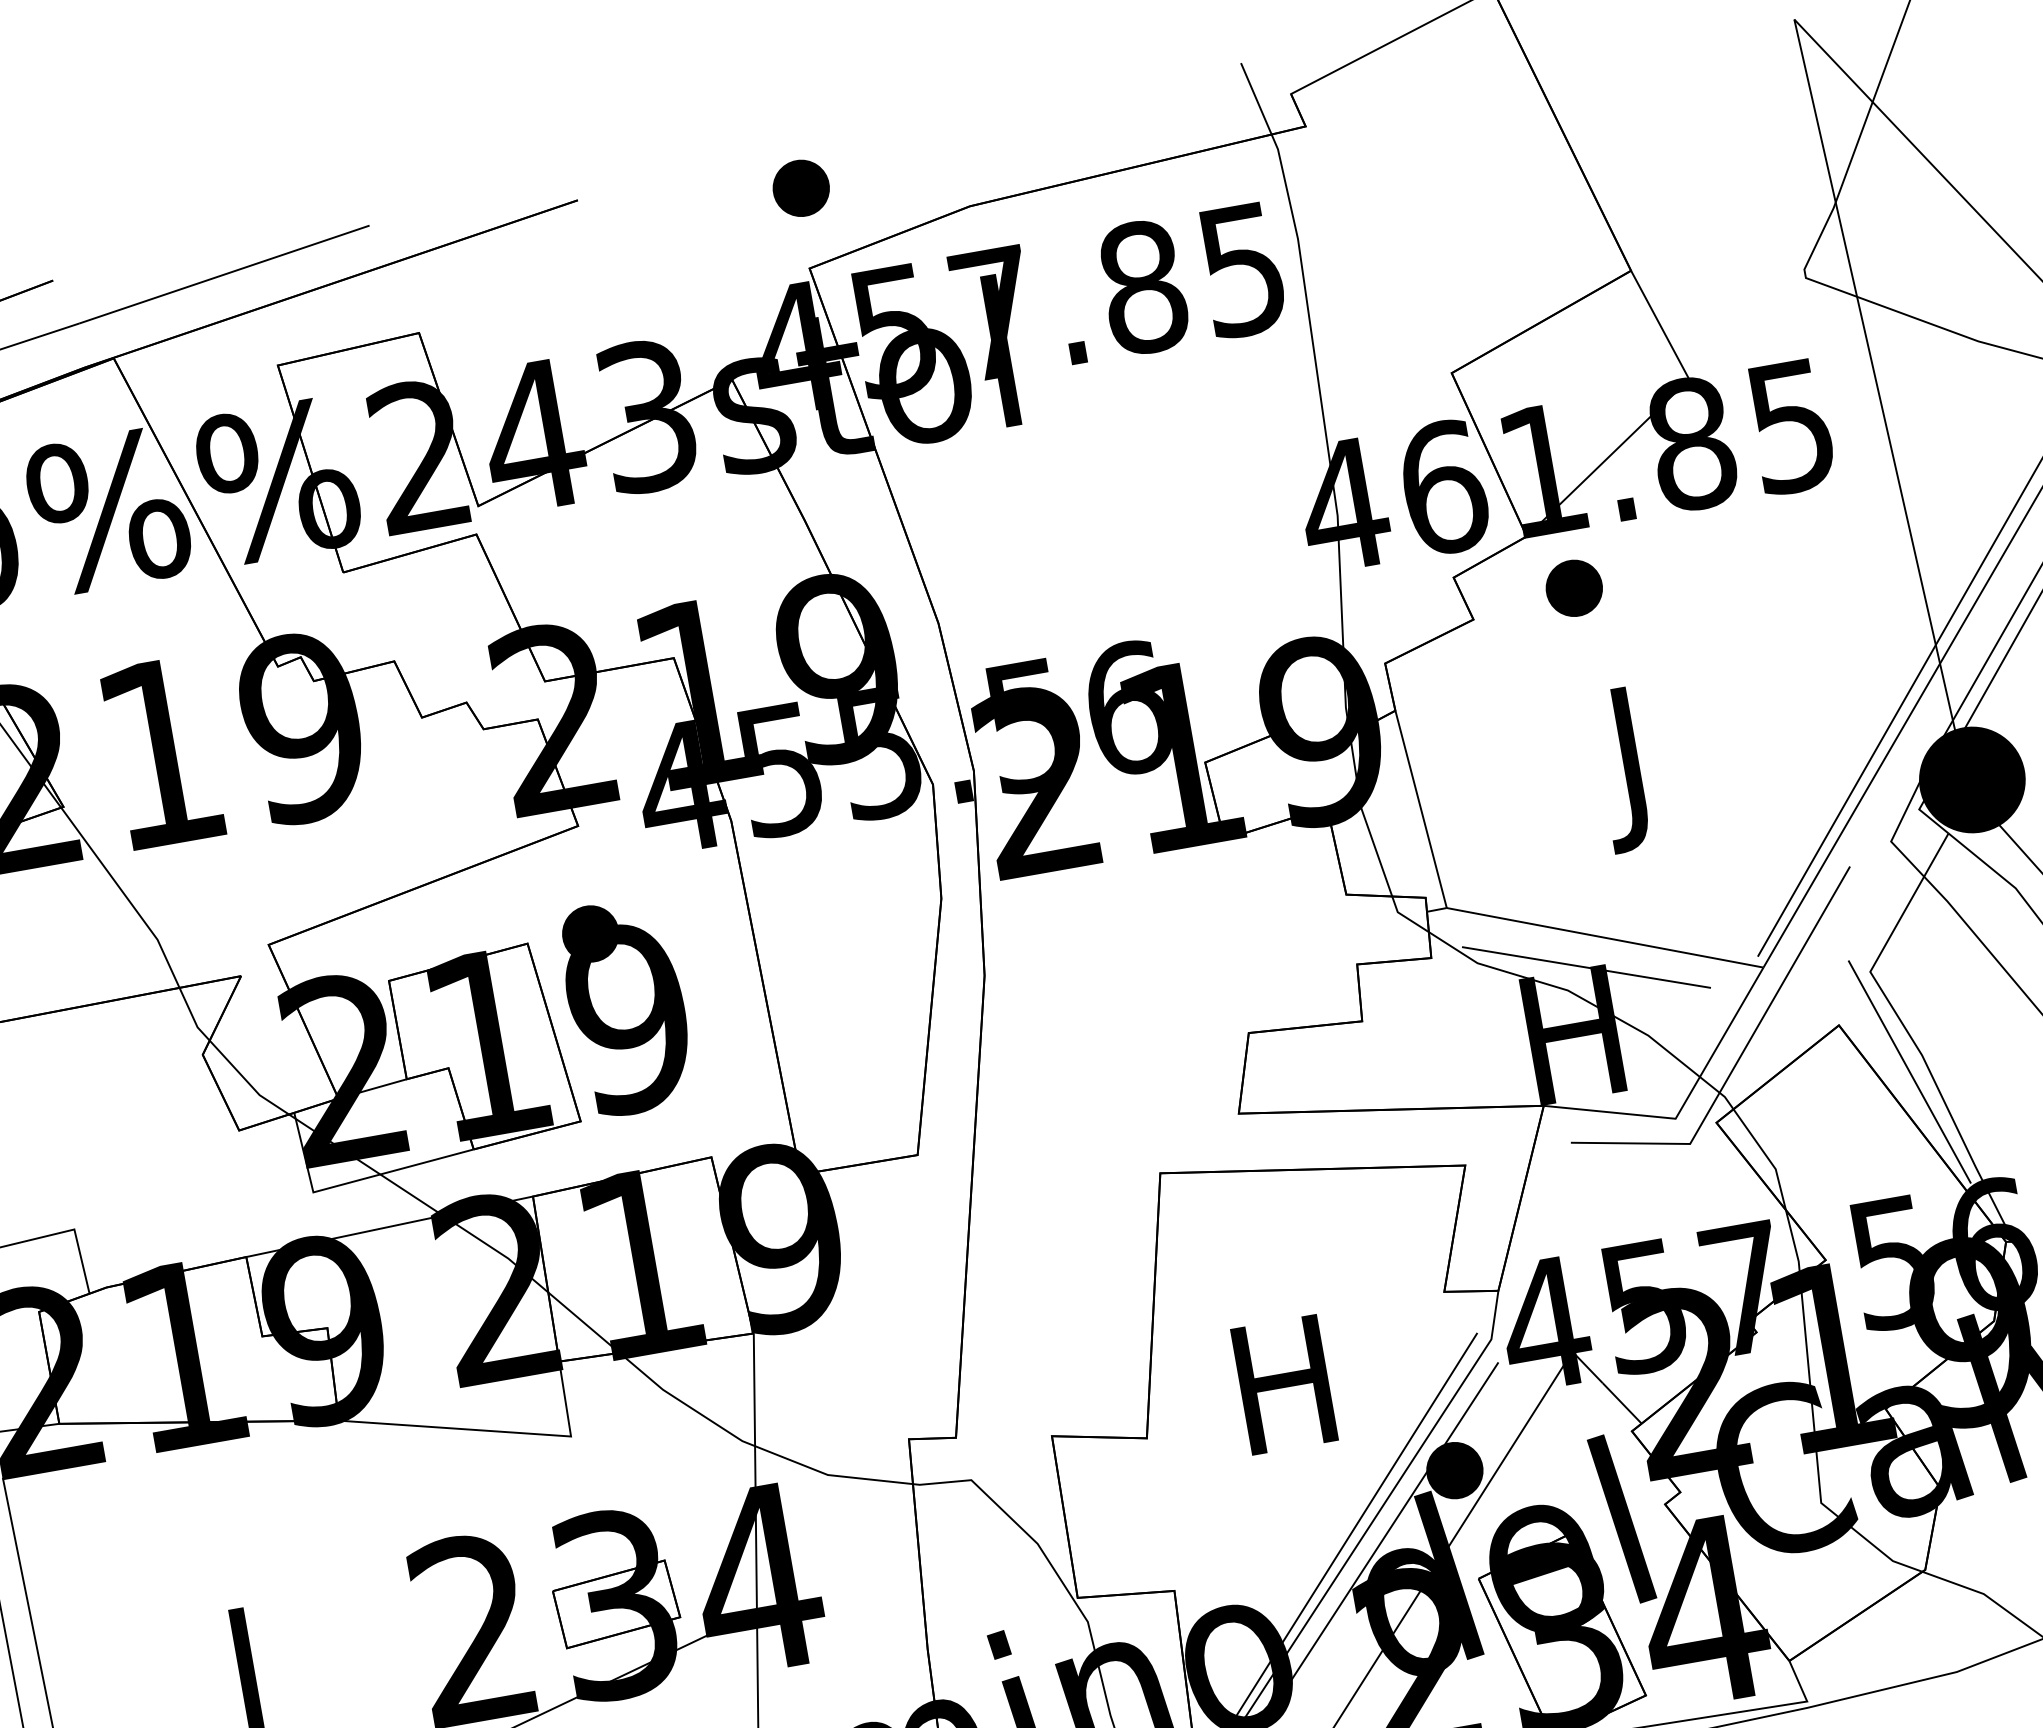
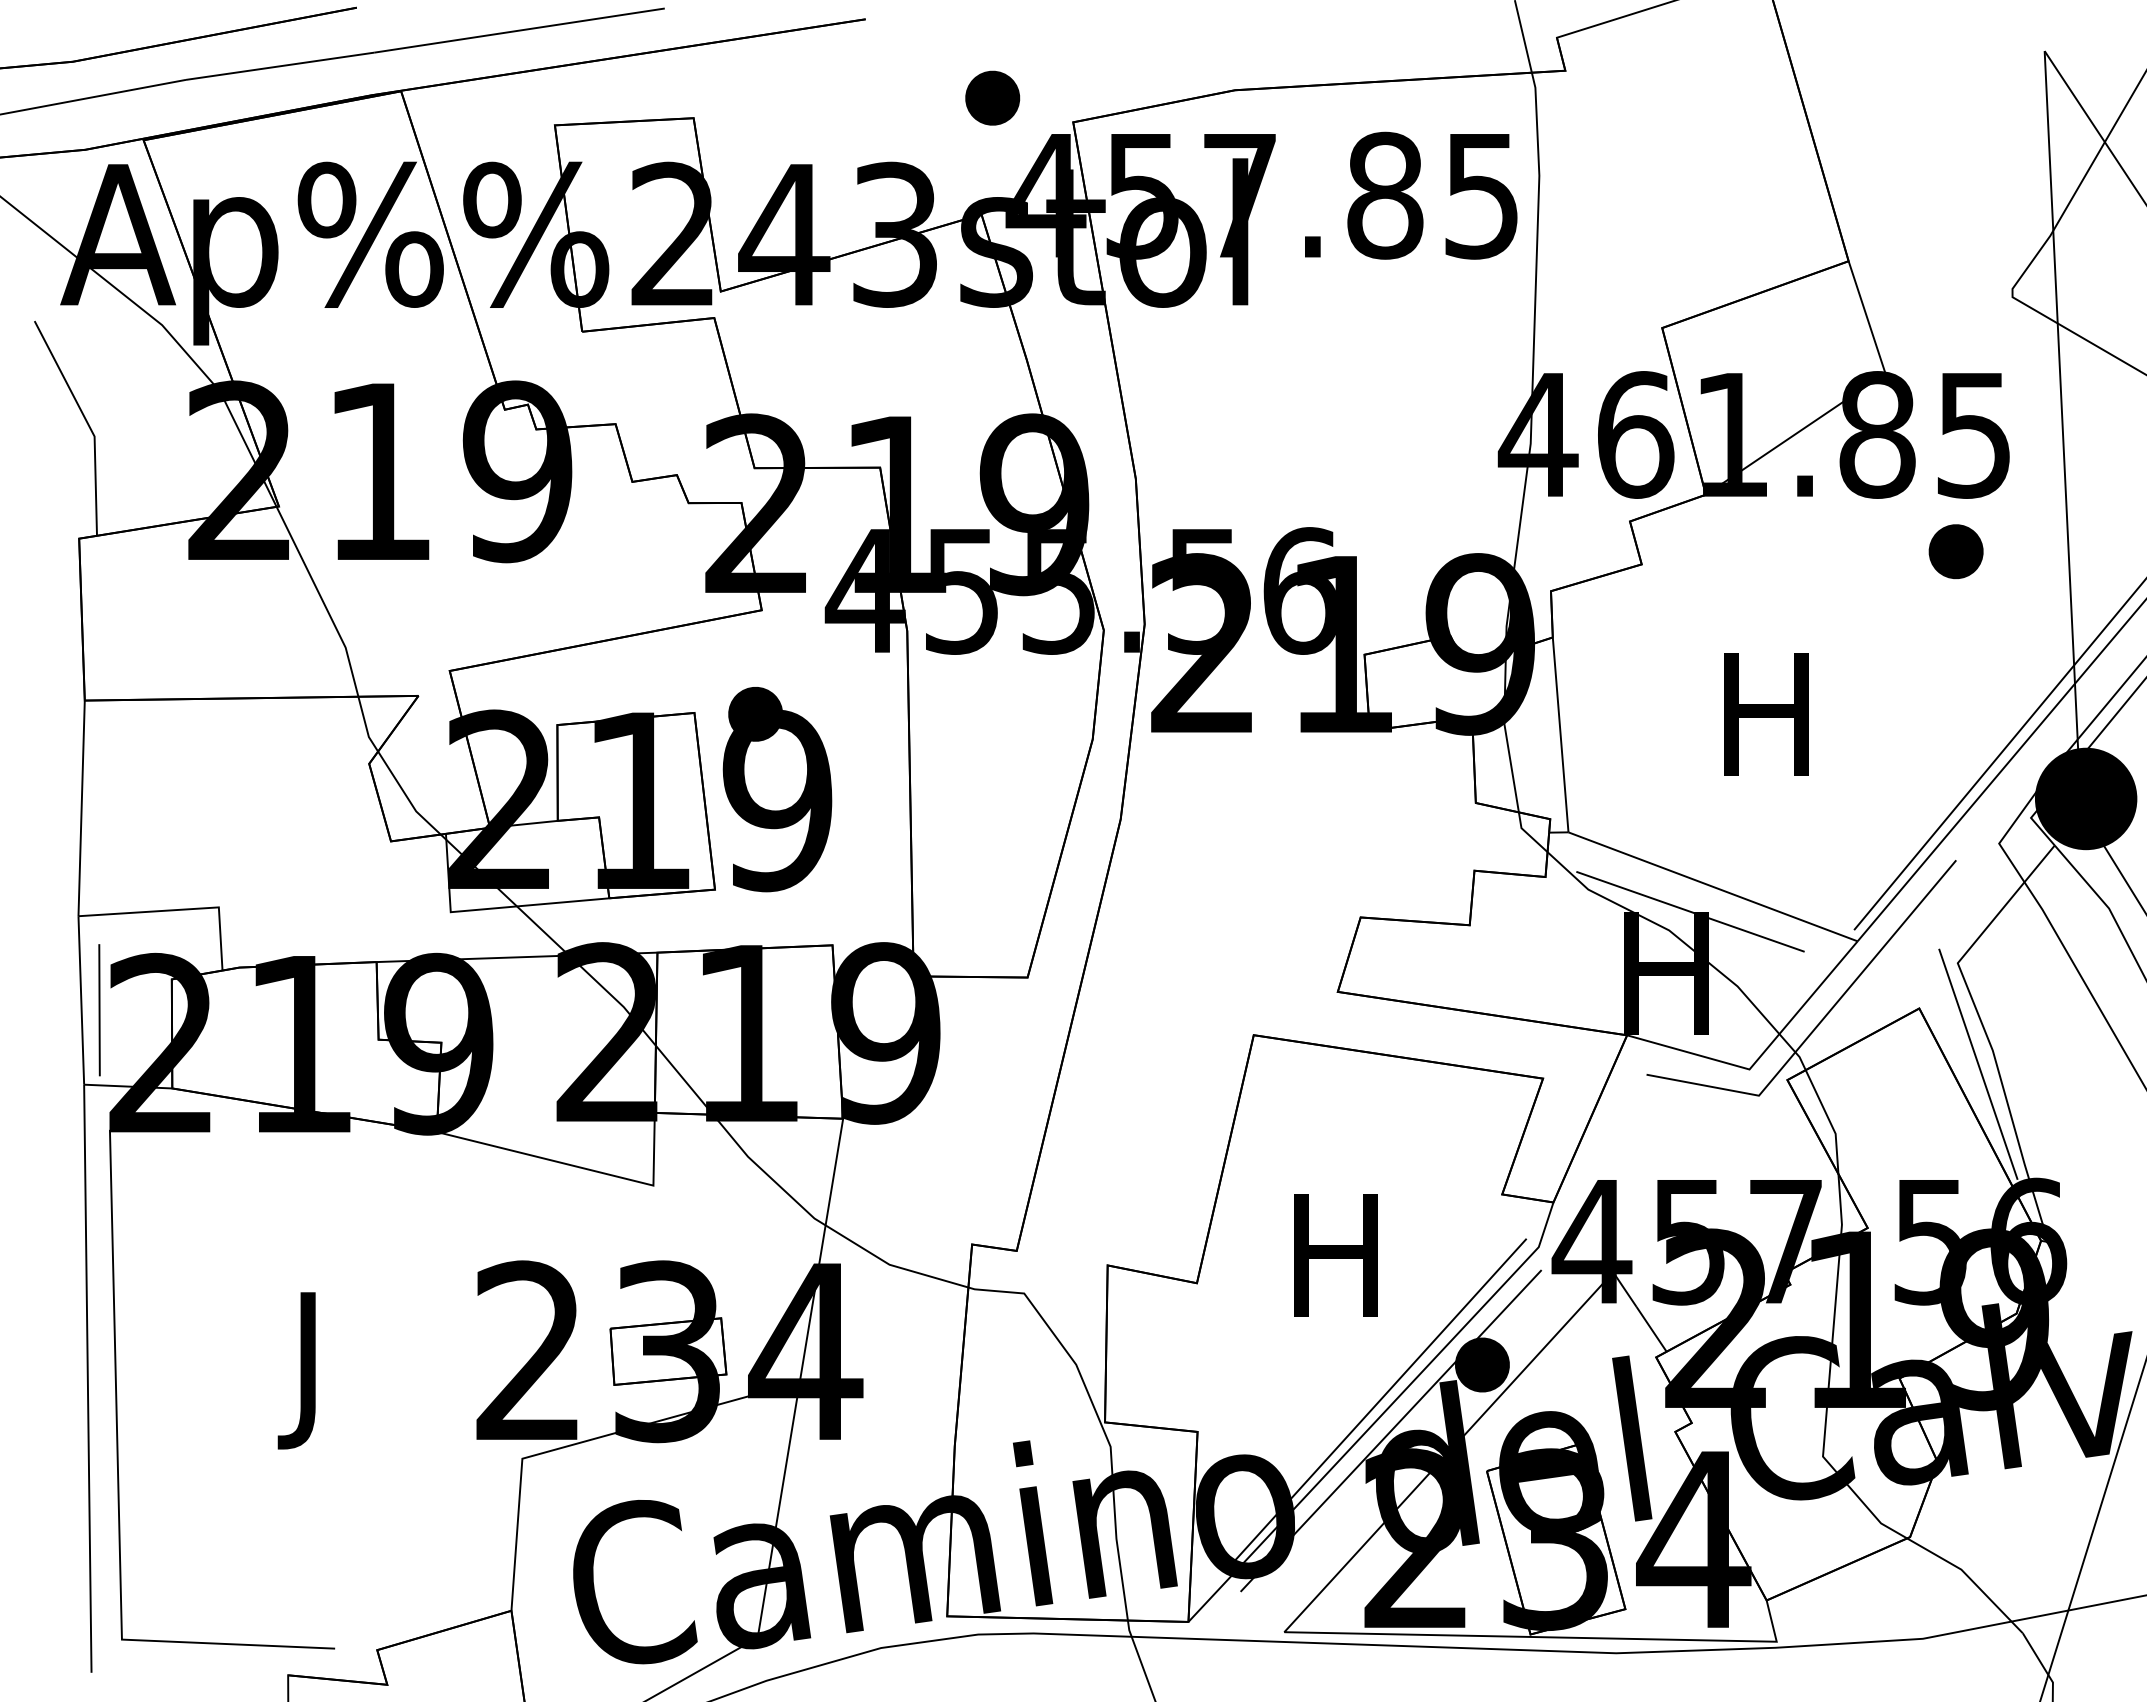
part: (800, 187) -> (992, 97), moved
part: (1573, 588) -> (1955, 551), moved
text: (1631, 768) -> (1766, 731), J -> H

